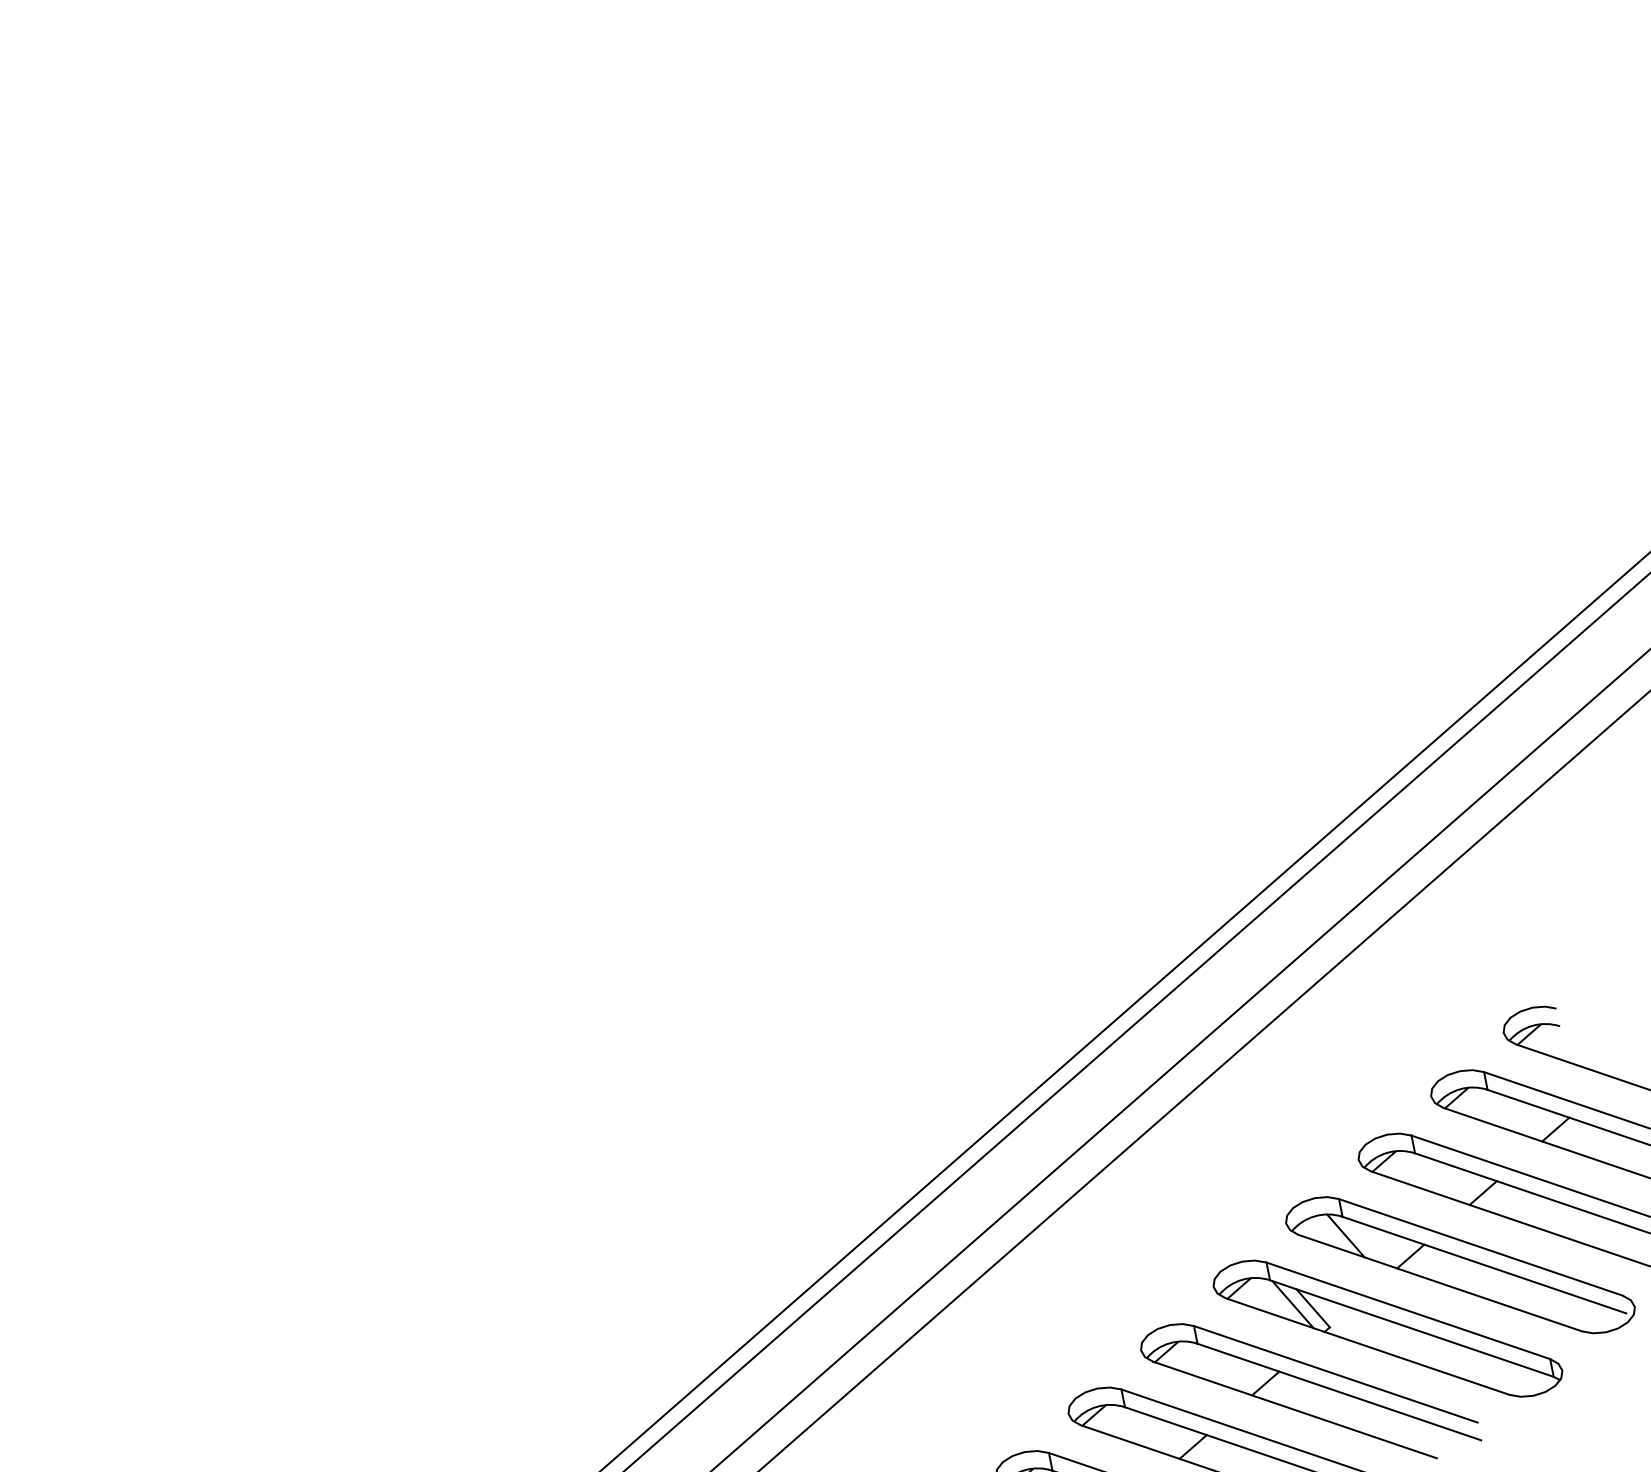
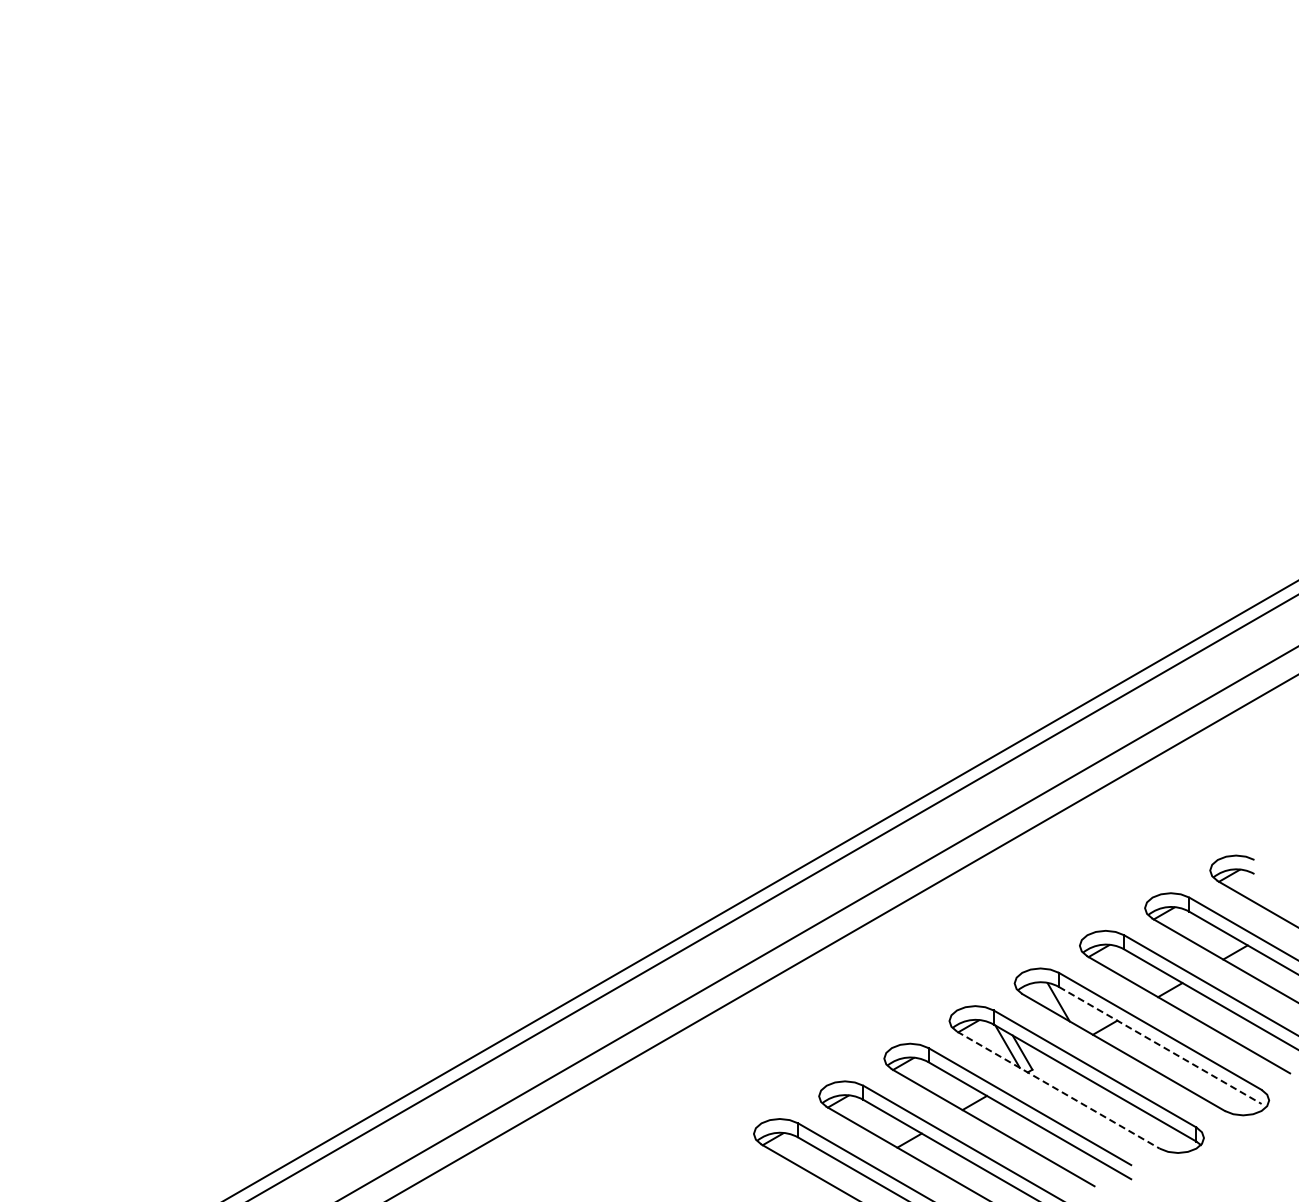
line: (1484, 1265) -> (1160, 1045), solid -> dashed
line: (1367, 1346) -> (1058, 1090), solid -> dashed

